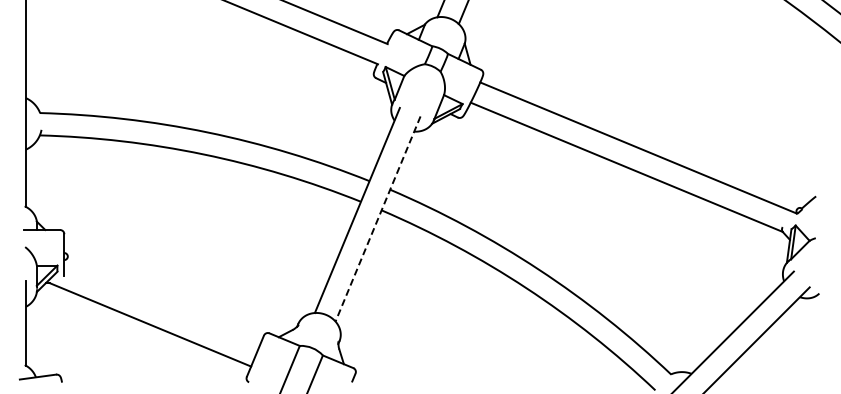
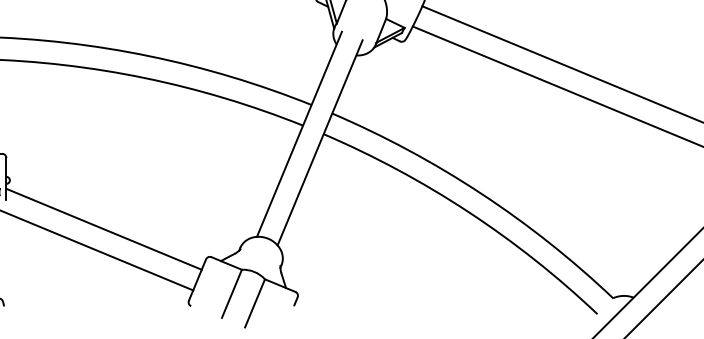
line: (377, 219) -> (319, 143), dashed -> solid
line: (161, 305) -> (103, 229), added

